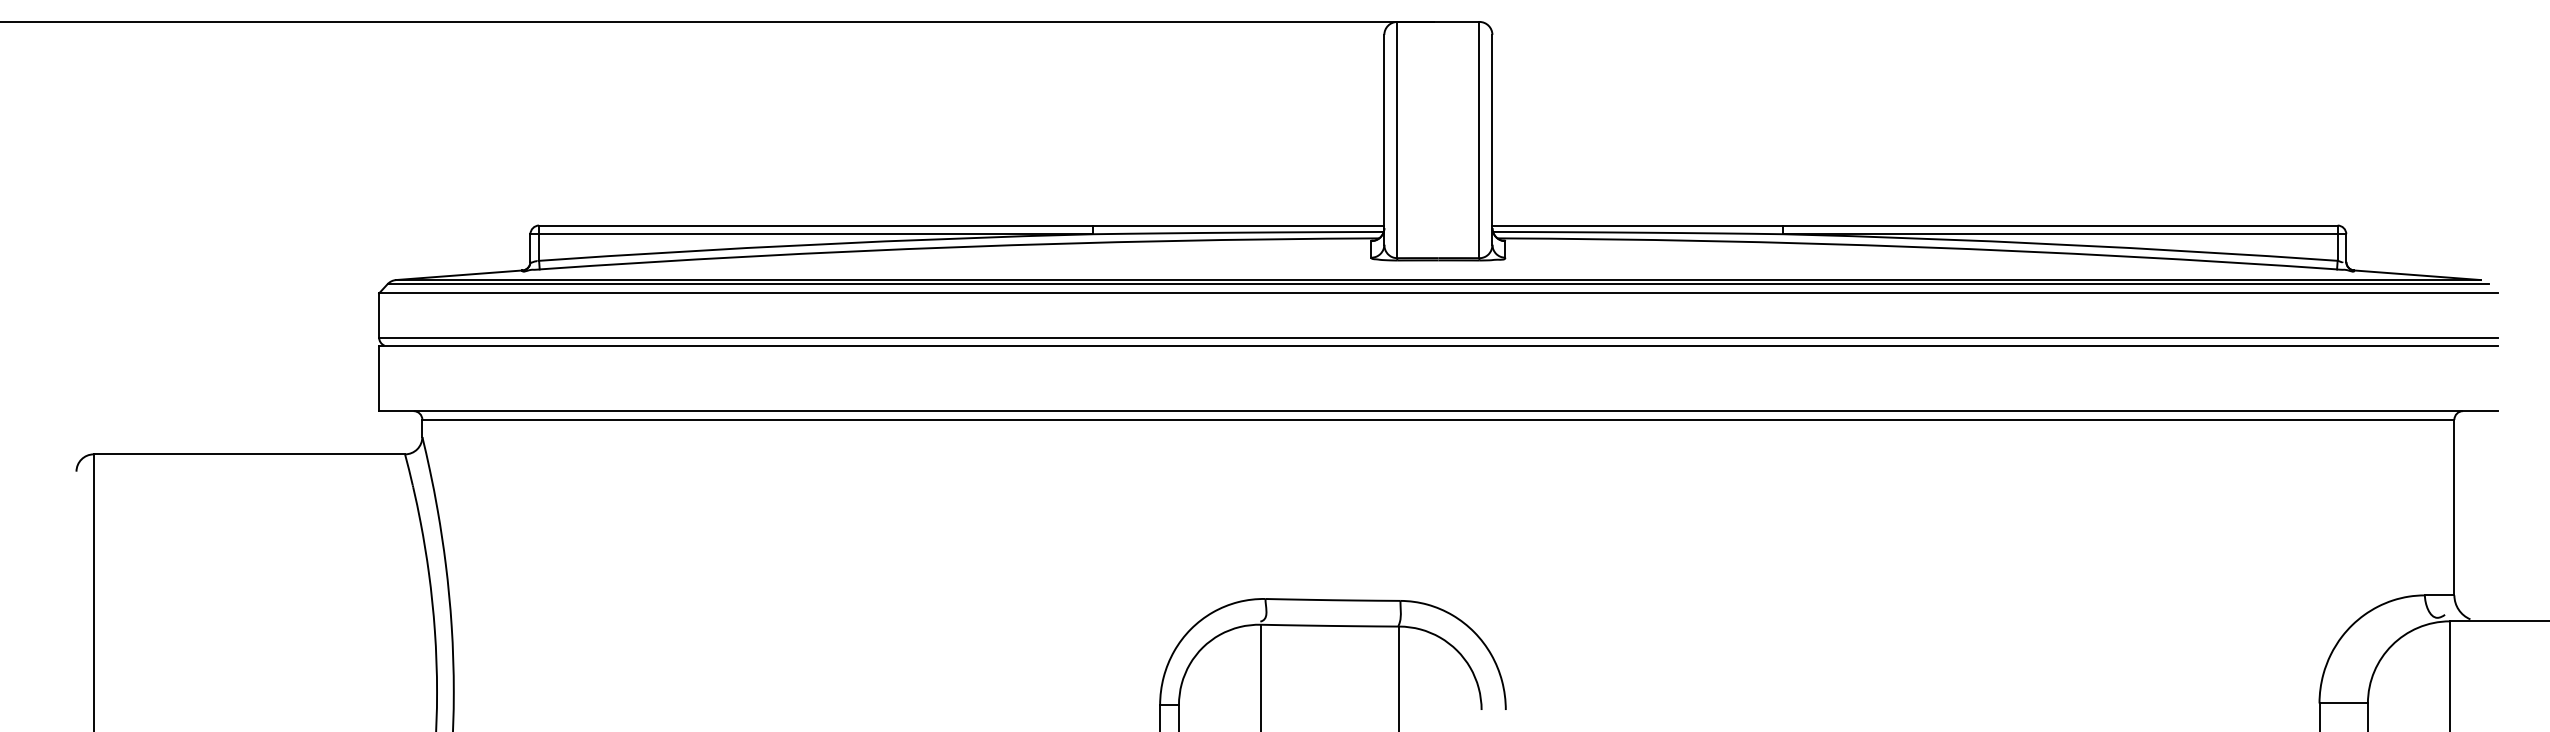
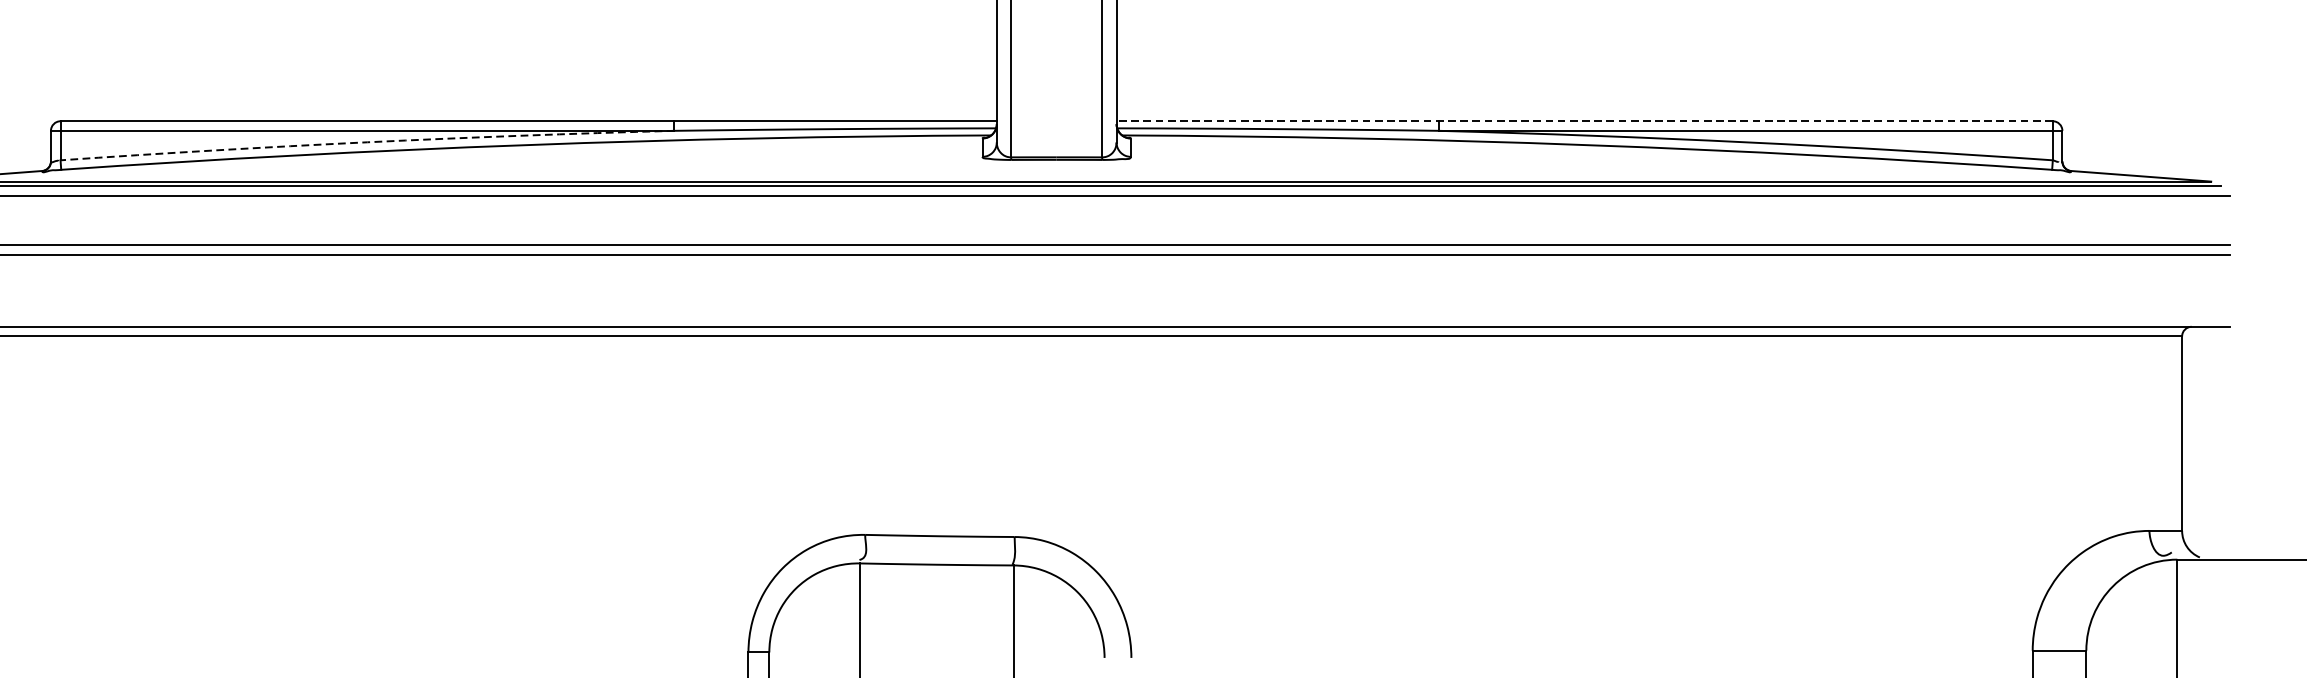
line: (1915, 225) -> (1585, 121), solid -> dashed
arc: (816, 244) -> (367, 142), solid -> dashed

